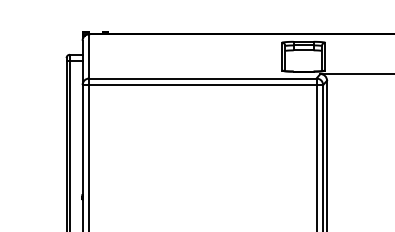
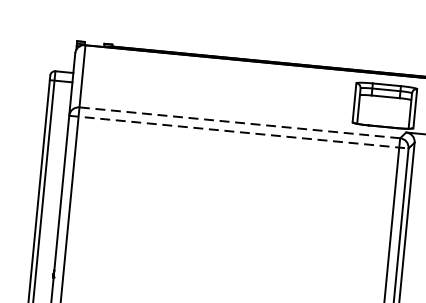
line: (202, 78) -> (239, 122), solid -> dashed
line: (203, 85) -> (239, 132), solid -> dashed

